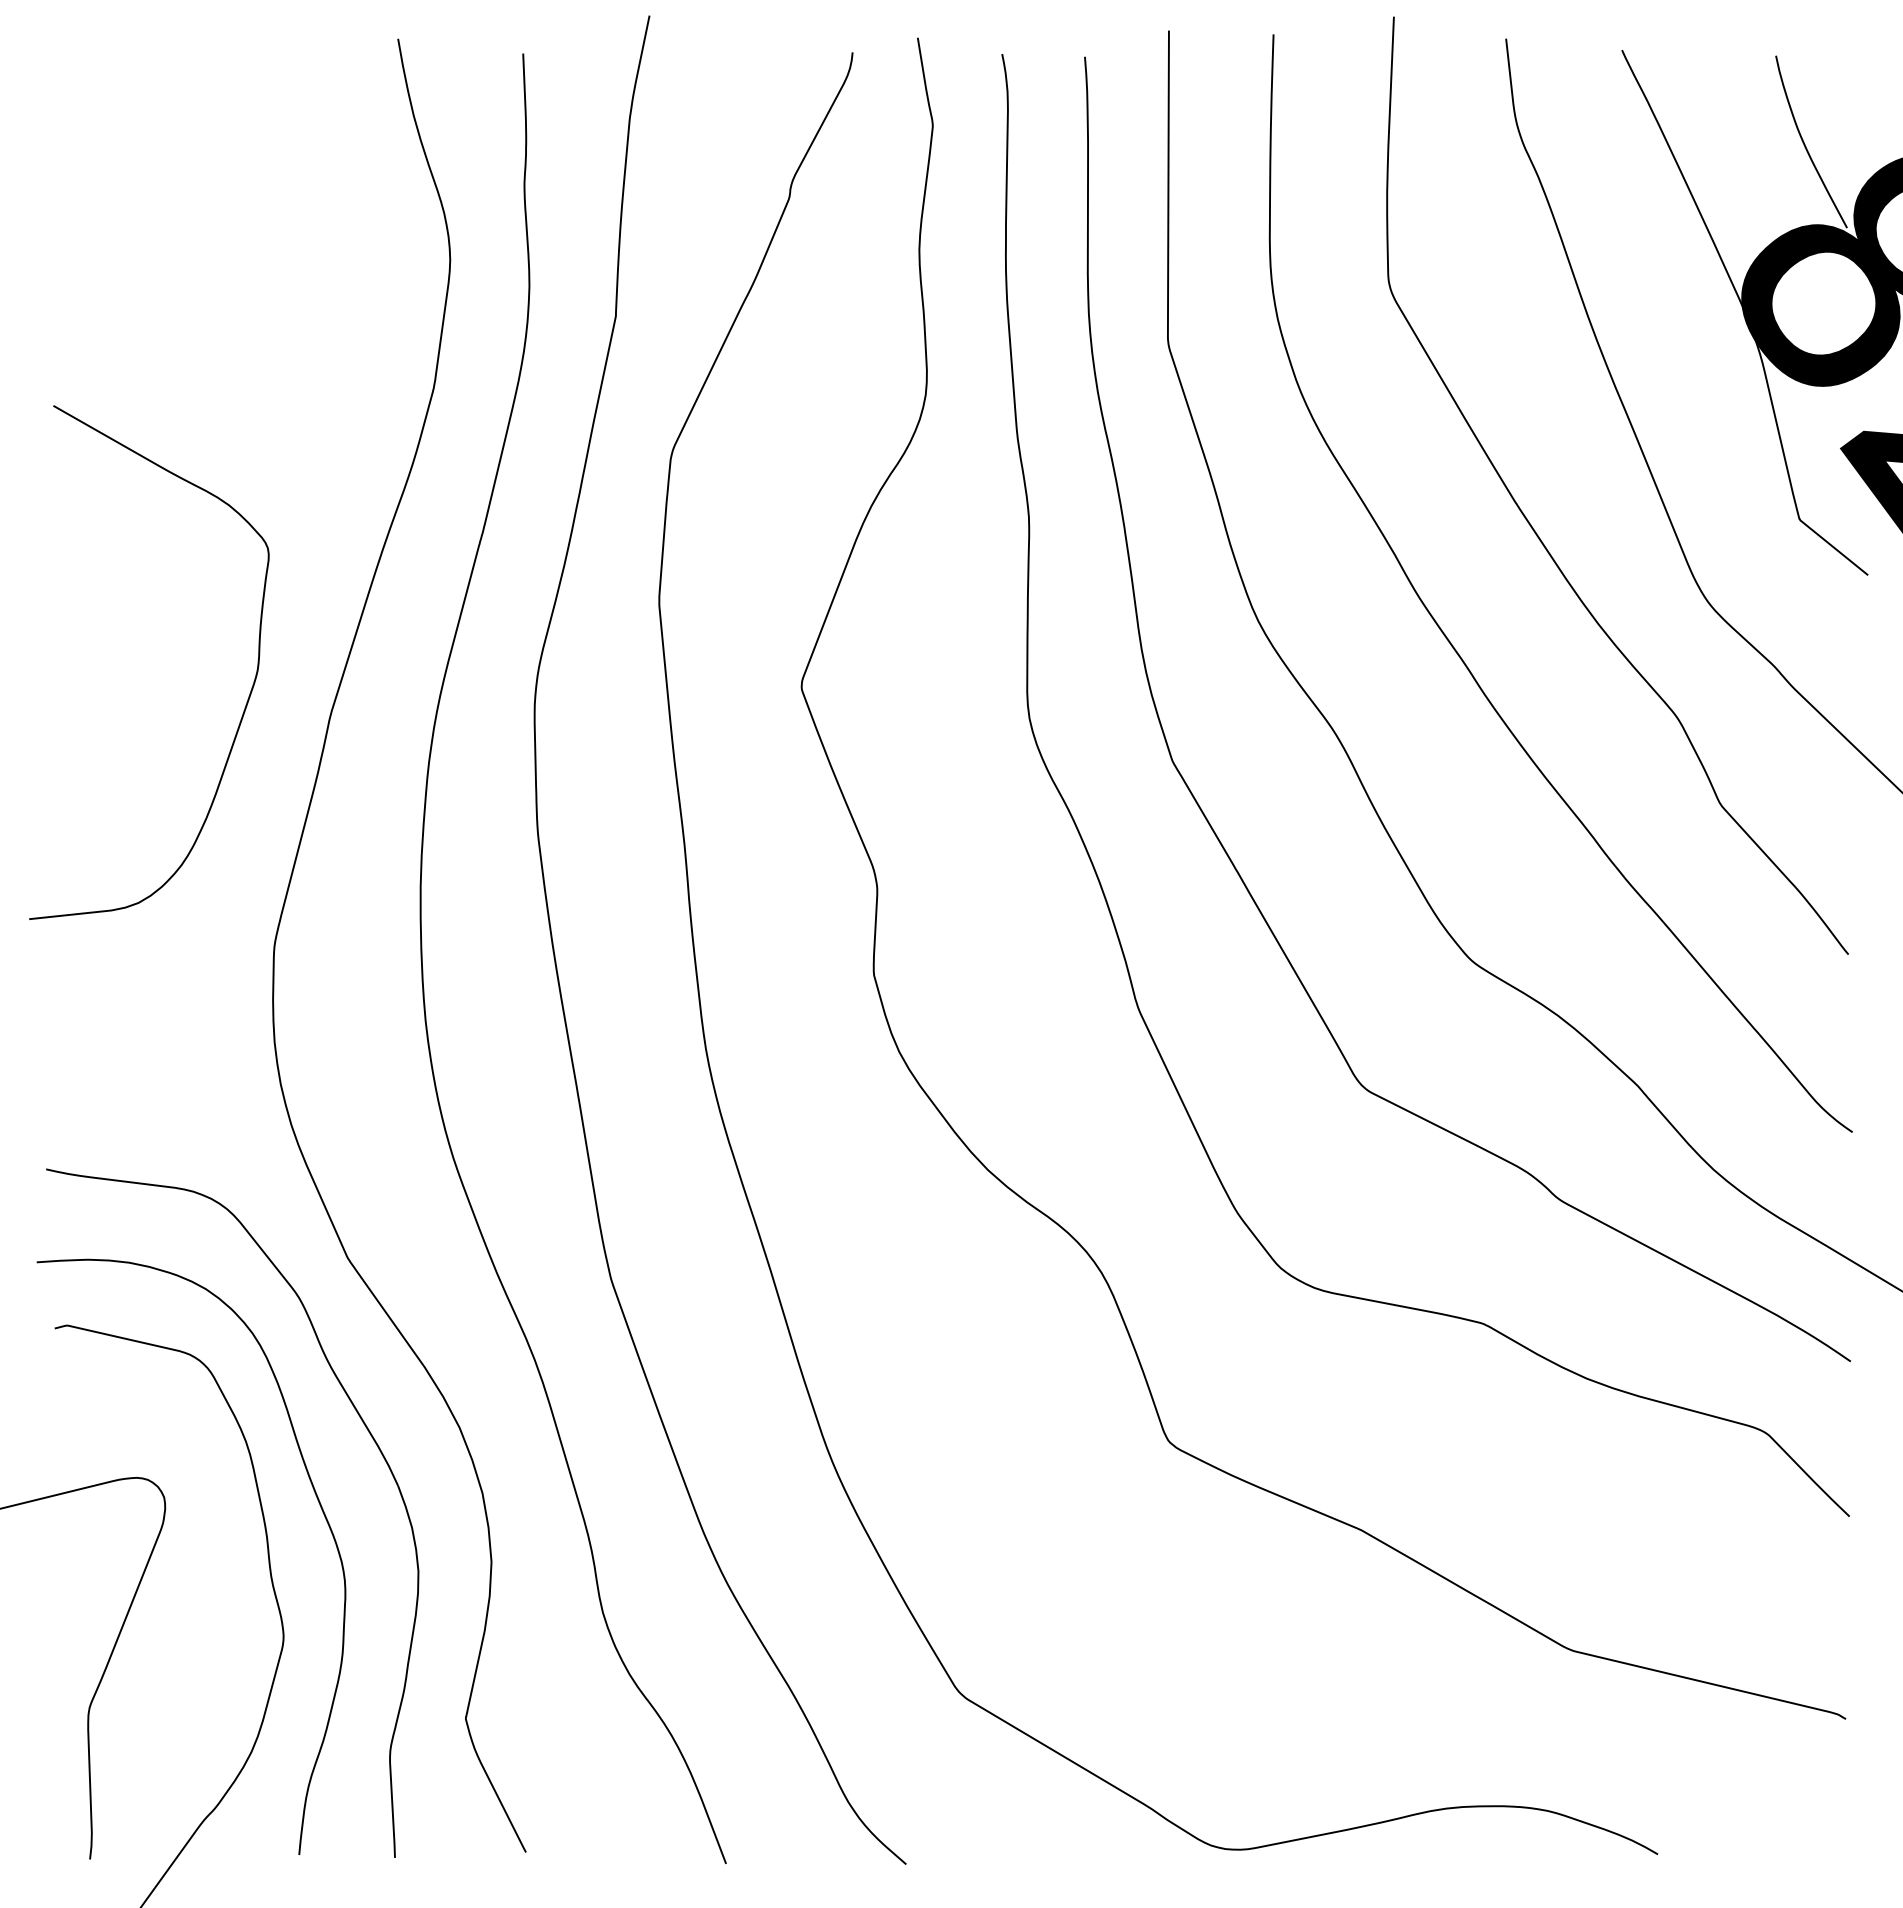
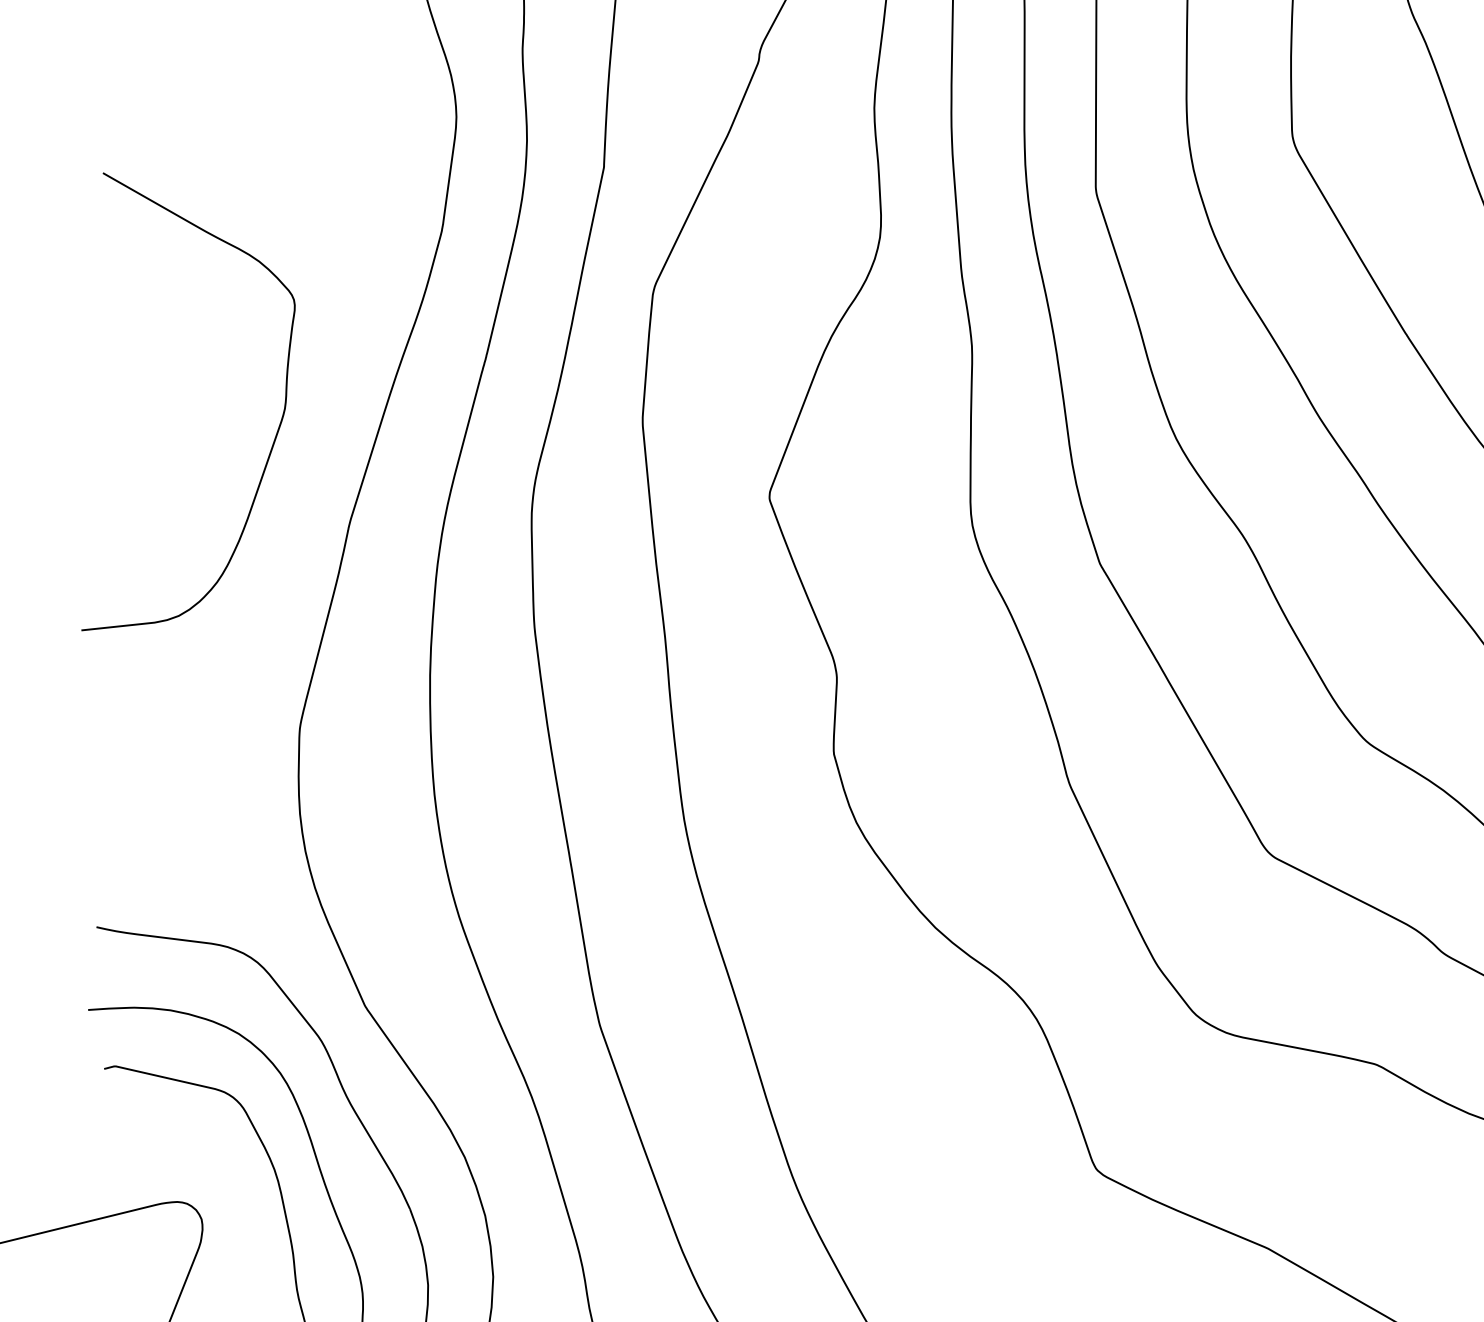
curve: (248, 696) -> (276, 432), moved

